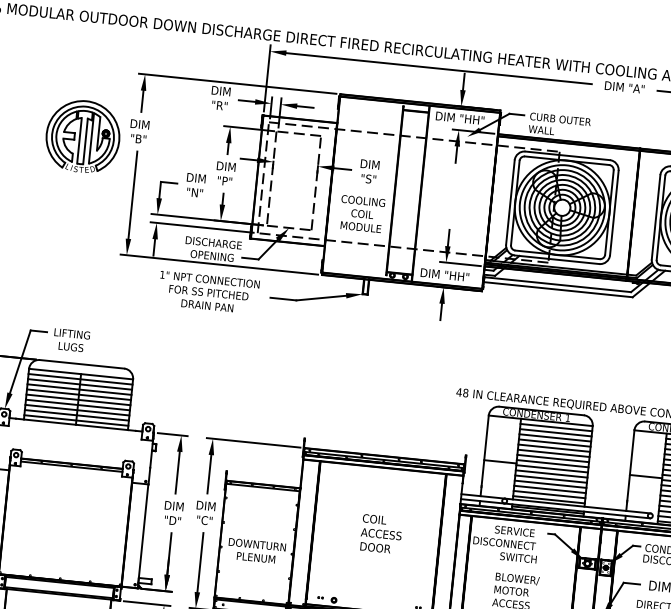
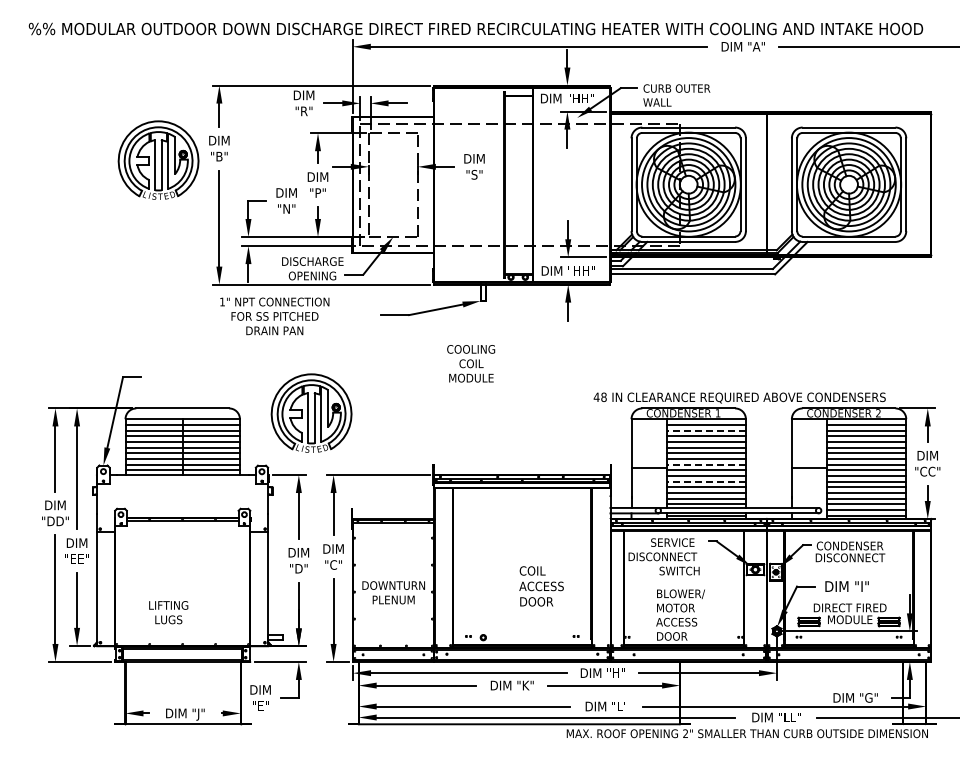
text: (362, 213) -> (471, 363), moved
text: (208, 292) -> (274, 316), moved
text: (71, 340) -> (168, 612), moved
part: (198, 379) -> (311, 412), added
line: (554, 432) -> (705, 430), solid -> dashed
line: (551, 463) -> (705, 464), solid -> dashed
line: (550, 478) -> (705, 481), solid -> dashed
text: (381, 534) -> (541, 586), moved

